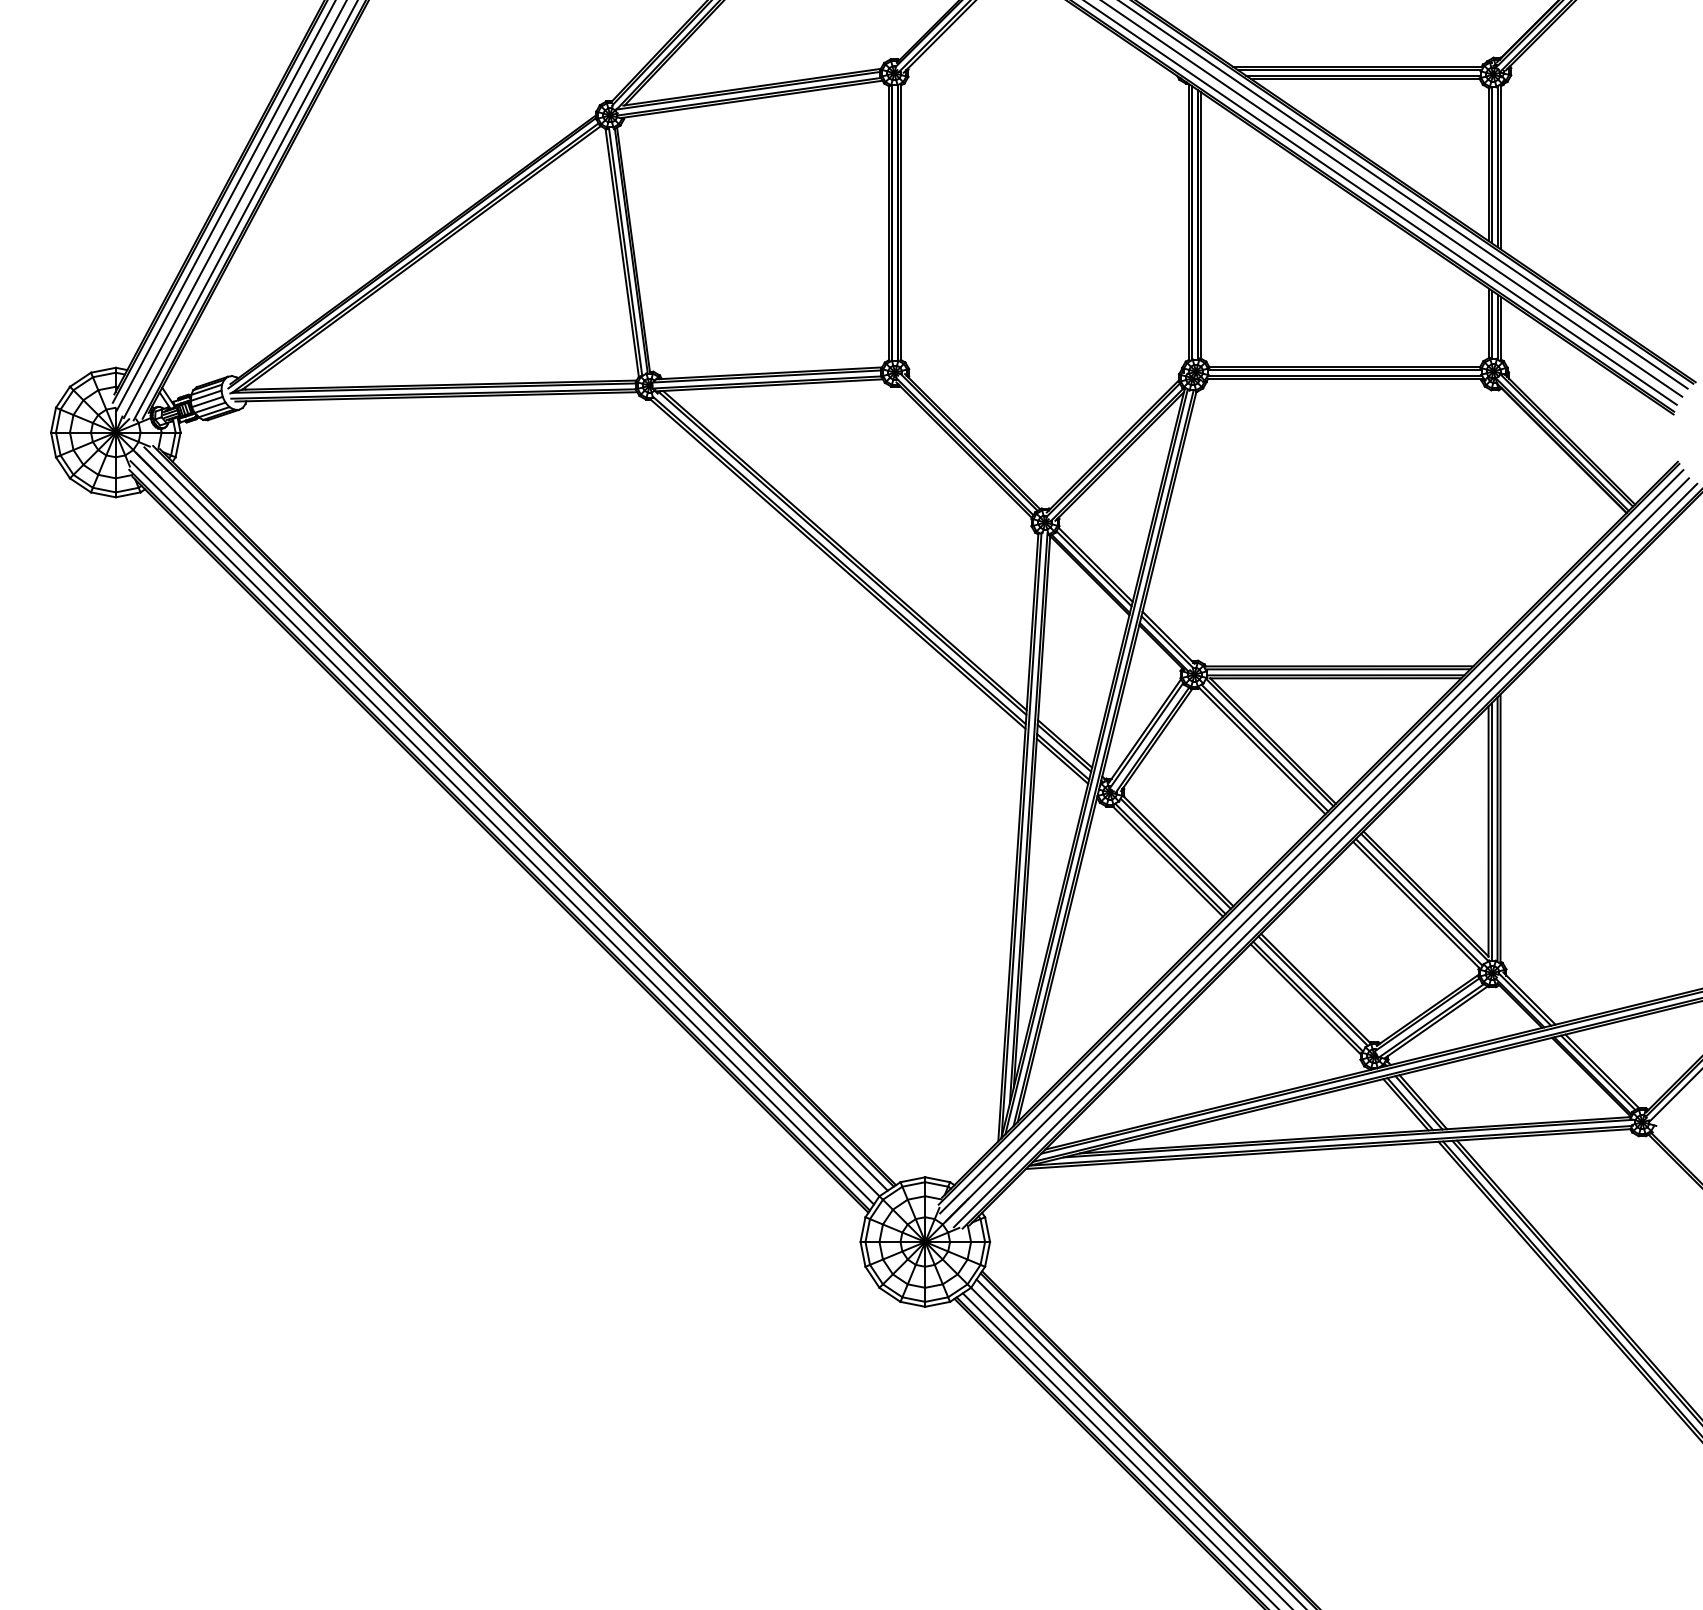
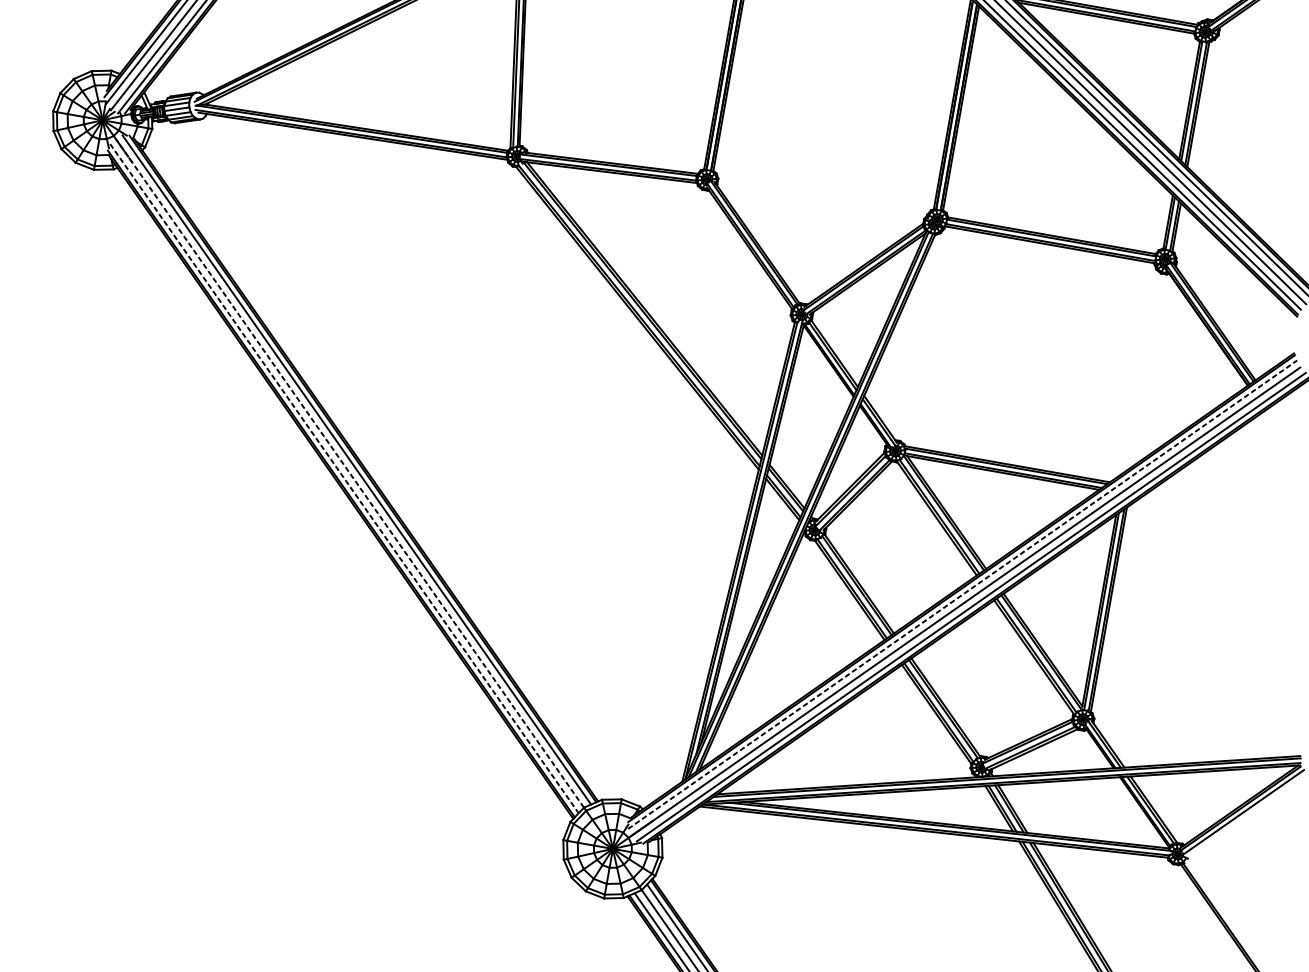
line: (507, 824) -> (349, 473), solid -> dashed
line: (502, 832) -> (344, 478), solid -> dashed
line: (1311, 841) -> (962, 594), solid -> dashed

